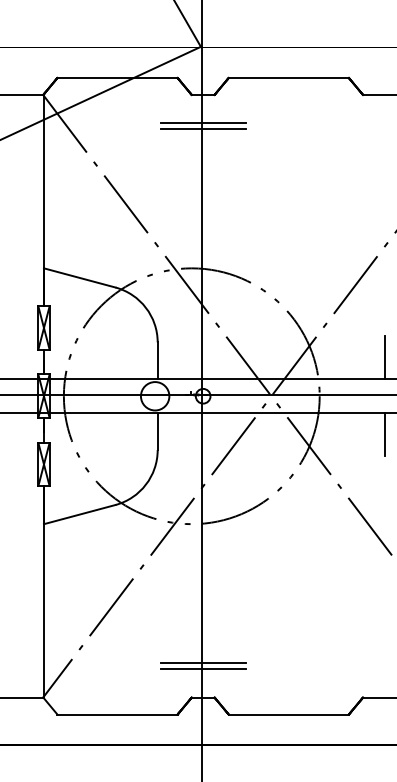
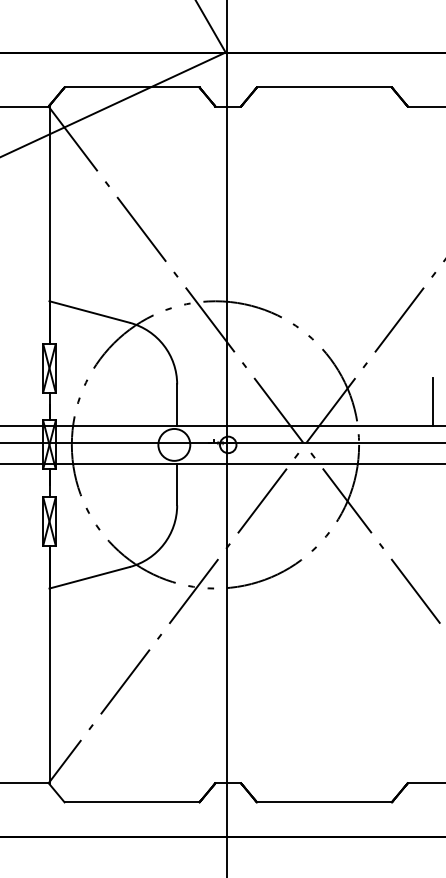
line: (203, 123) -> (228, 138), removed
line: (203, 128) -> (228, 144), removed
line: (385, 435) -> (432, 488), removed
line: (203, 663) -> (228, 744), removed
line: (203, 669) -> (228, 751), removed

